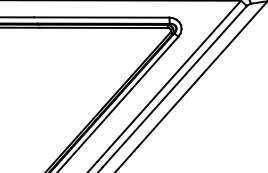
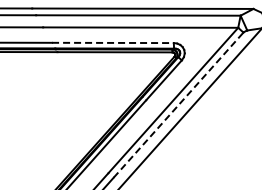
line: (101, 17) -> (112, 42), solid -> dashed
line: (174, 85) -> (178, 104), solid -> dashed

